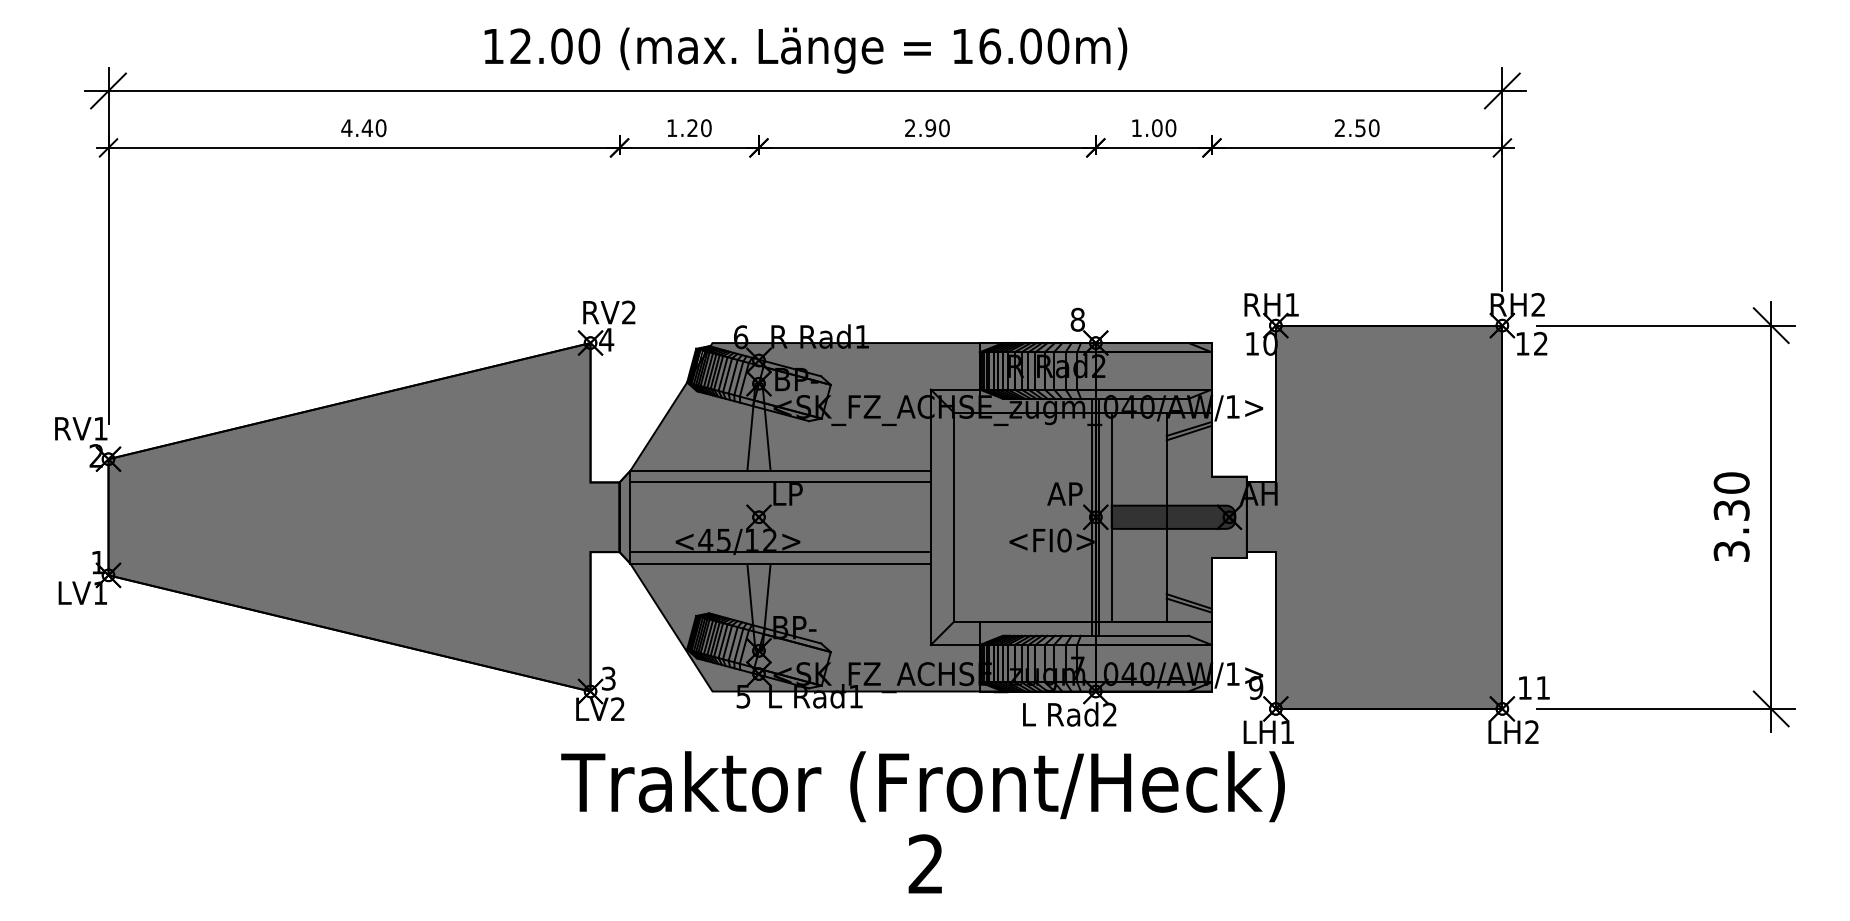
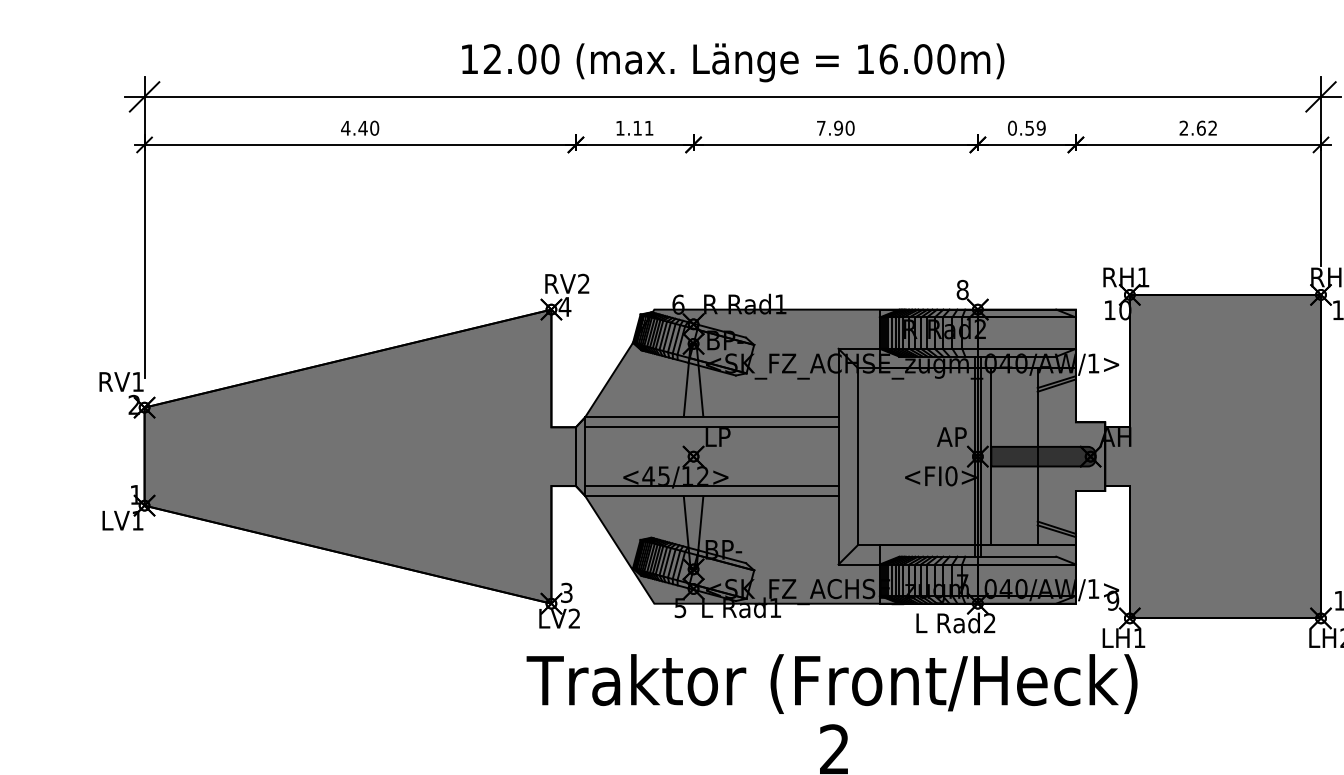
text: (910, 127) -> (821, 127), 2.90 -> 7.90
text: (699, 128) -> (643, 128), 1.20 -> 1.11
text: (1153, 128) -> (1026, 128), 1.00 -> 0.59
text: (1367, 128) -> (1207, 128), 2.50 -> 2.62

